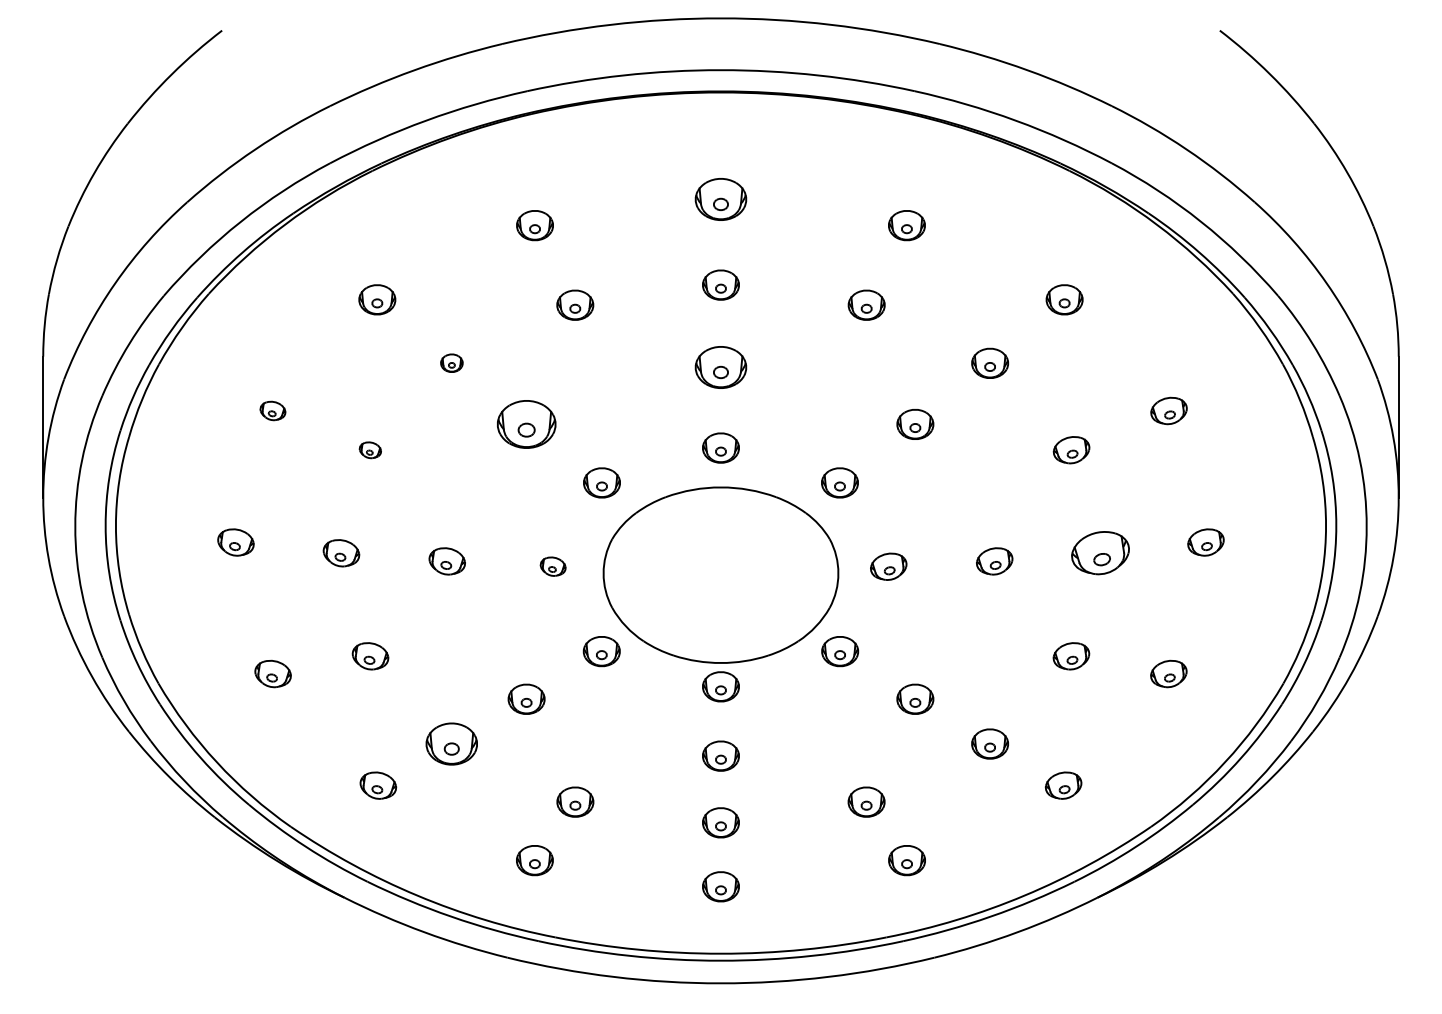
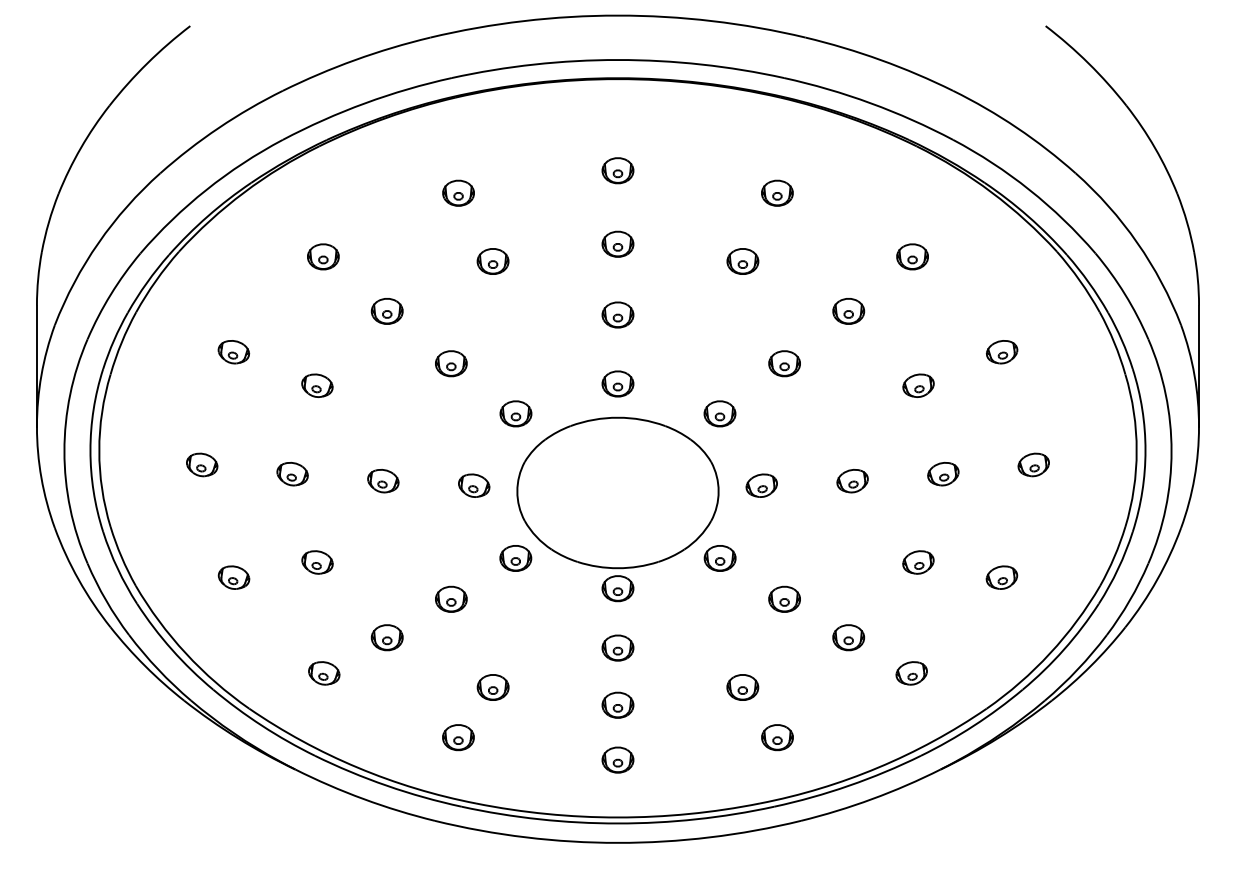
part: (720, 198) -> (617, 170), size x0.71
part: (451, 362) -> (386, 310), size x1.67
part: (720, 367) -> (617, 314), size x0.71
part: (272, 410) -> (233, 351), size x1.43
part: (526, 424) -> (451, 363), size x0.62
part: (370, 450) -> (317, 386), size x1.67
part: (1100, 553) -> (943, 474), size x0.62
part: (552, 566) -> (473, 485), size x1.43
part: (451, 743) -> (386, 637), size x0.71

